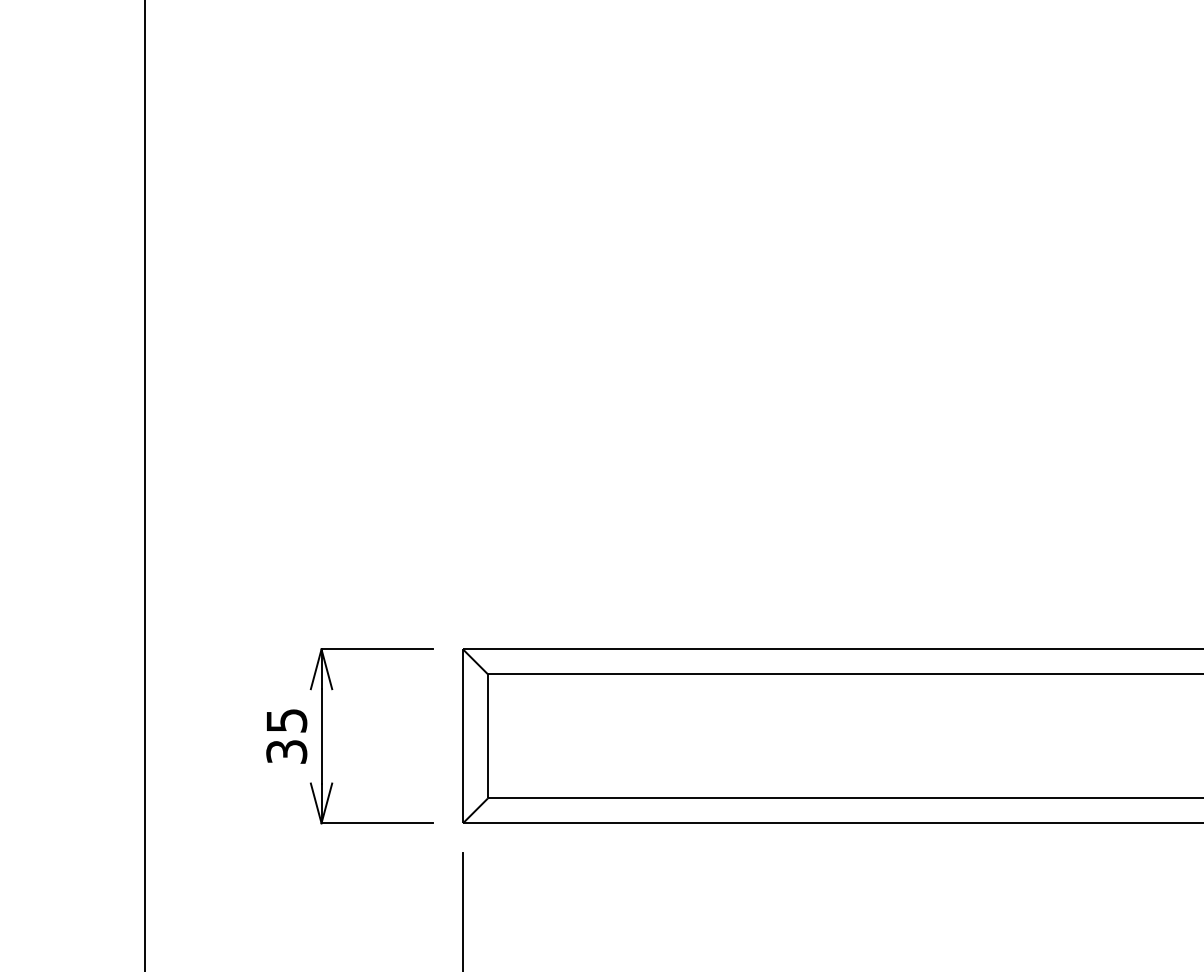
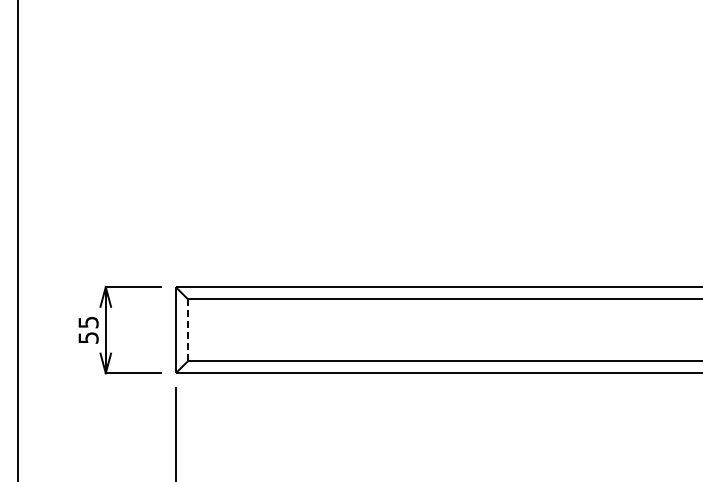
line: (488, 736) -> (188, 330), solid -> dashed
text: (284, 751) -> (87, 337), 35 -> 55

